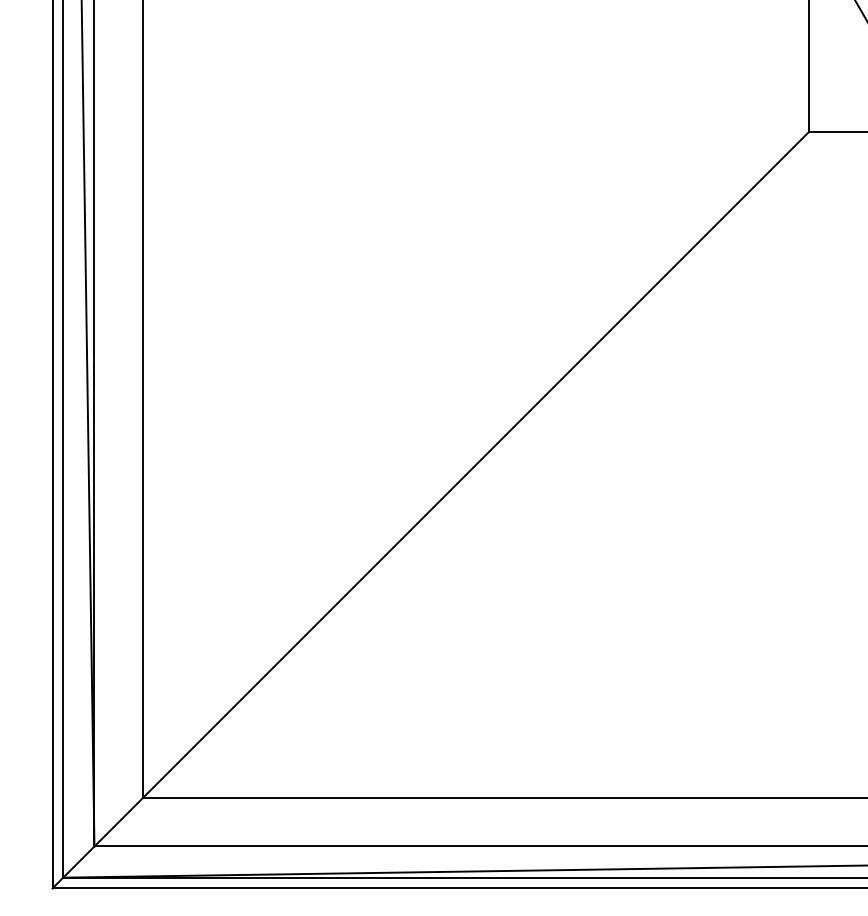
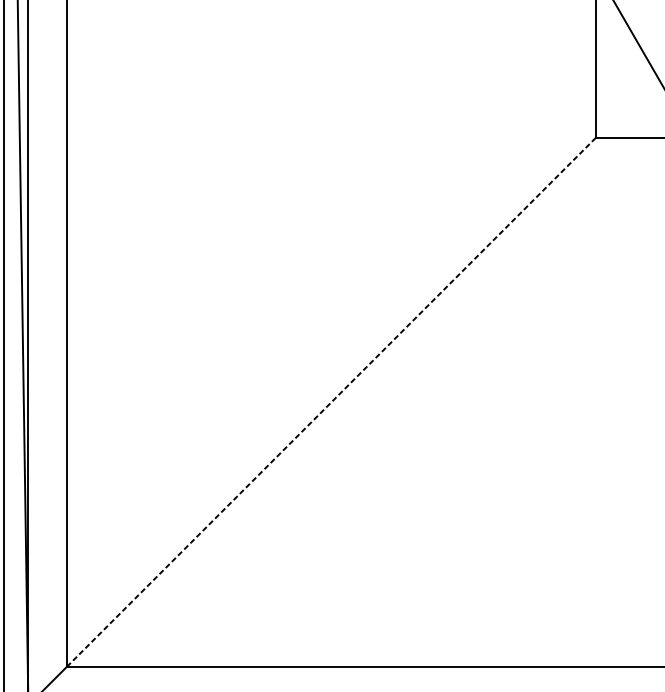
line: (476, 464) -> (331, 402), solid -> dashed

